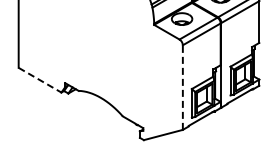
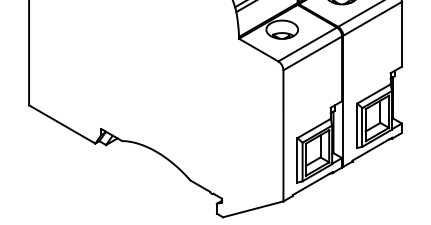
line: (40, 80) -> (62, 124), dashed -> solid
line: (182, 87) -> (282, 135), dashed -> solid

